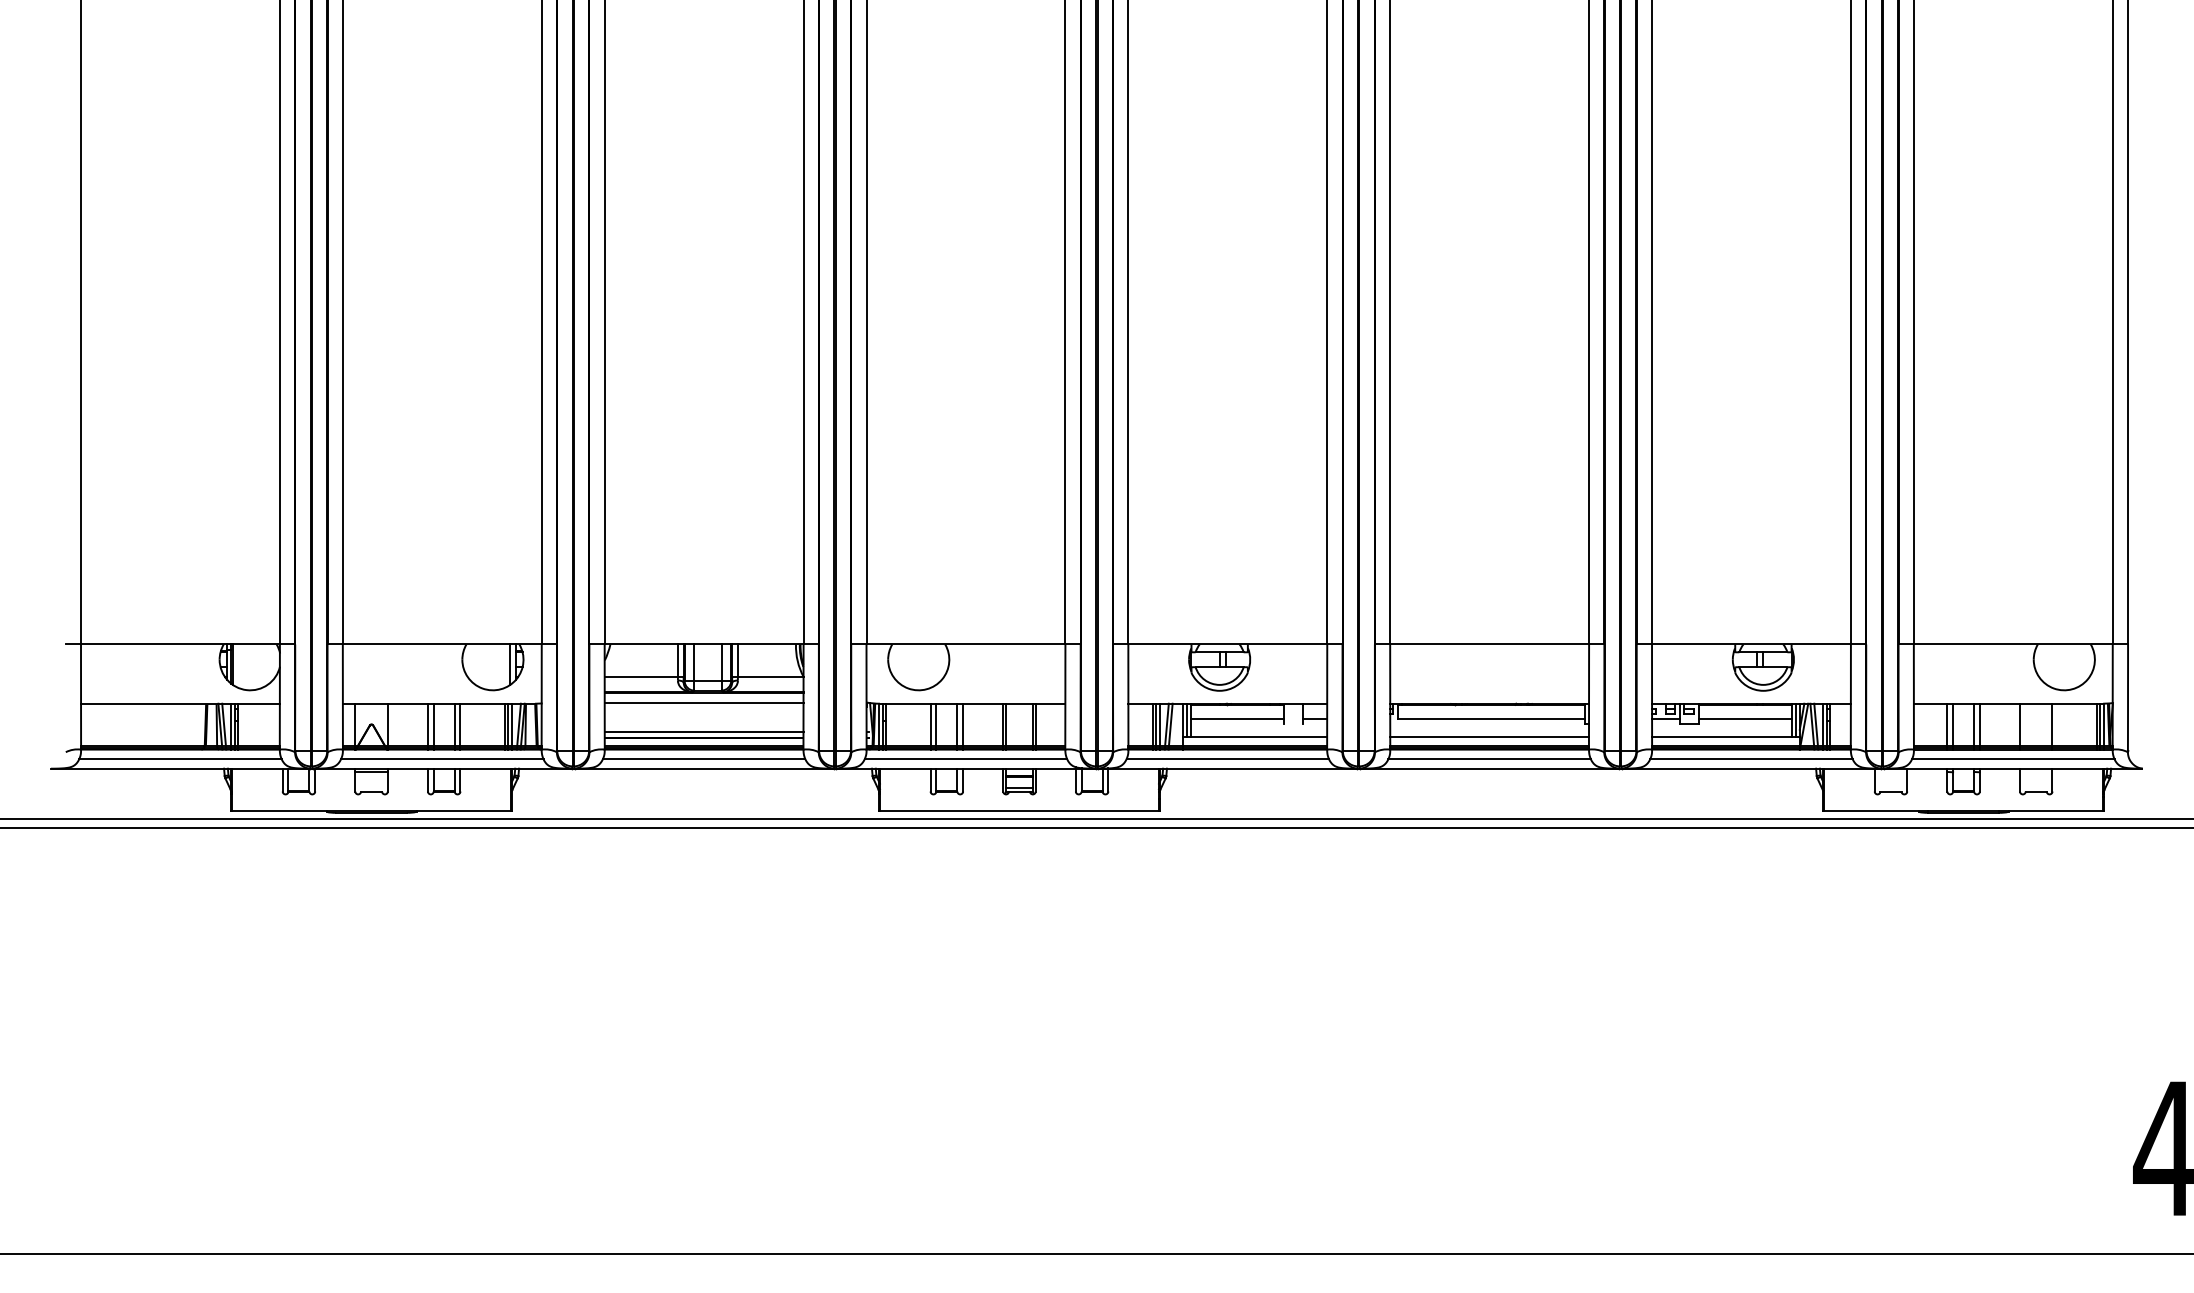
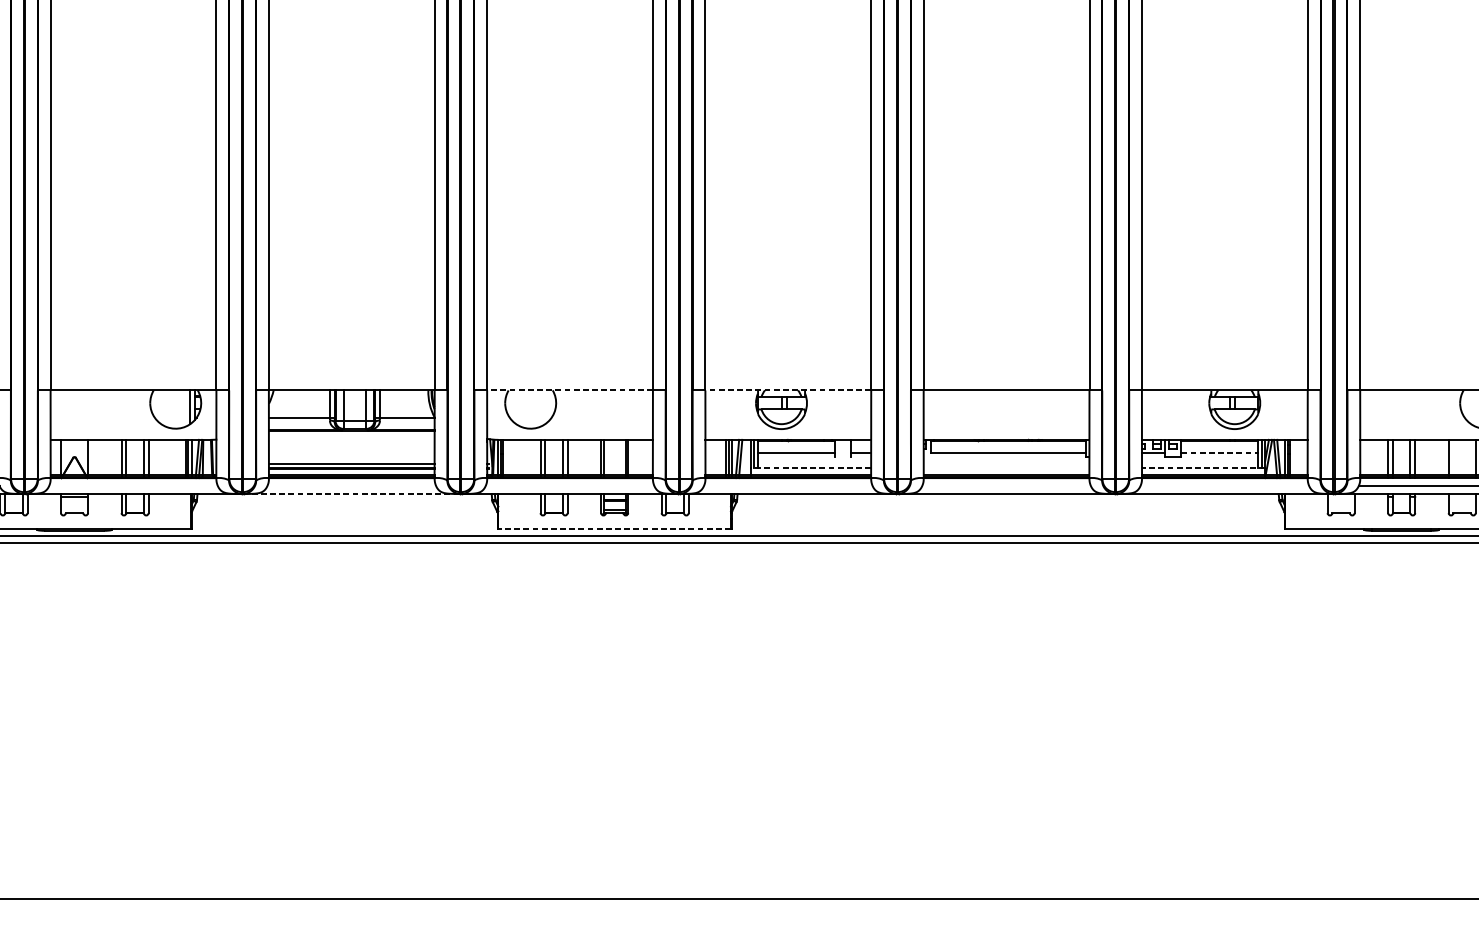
line: (965, 644) -> (569, 390), solid -> dashed
line: (1227, 644) -> (788, 390), solid -> dashed
line: (703, 702) -> (351, 438), removed
line: (1745, 719) -> (1219, 453), solid -> dashed
line: (1255, 737) -> (811, 468), solid -> dashed
line: (1489, 737) -> (1006, 468), removed
line: (1725, 737) -> (1203, 468), solid -> dashed
line: (442, 759) -> (133, 486), removed
line: (703, 759) -> (351, 486), removed
line: (965, 759) -> (569, 486), removed
line: (1227, 759) -> (788, 486), removed
line: (1489, 759) -> (1006, 486), removed
line: (1751, 759) -> (1224, 486), removed
line: (703, 768) -> (351, 493), solid -> dashed
line: (1019, 810) -> (614, 528), solid -> dashed

